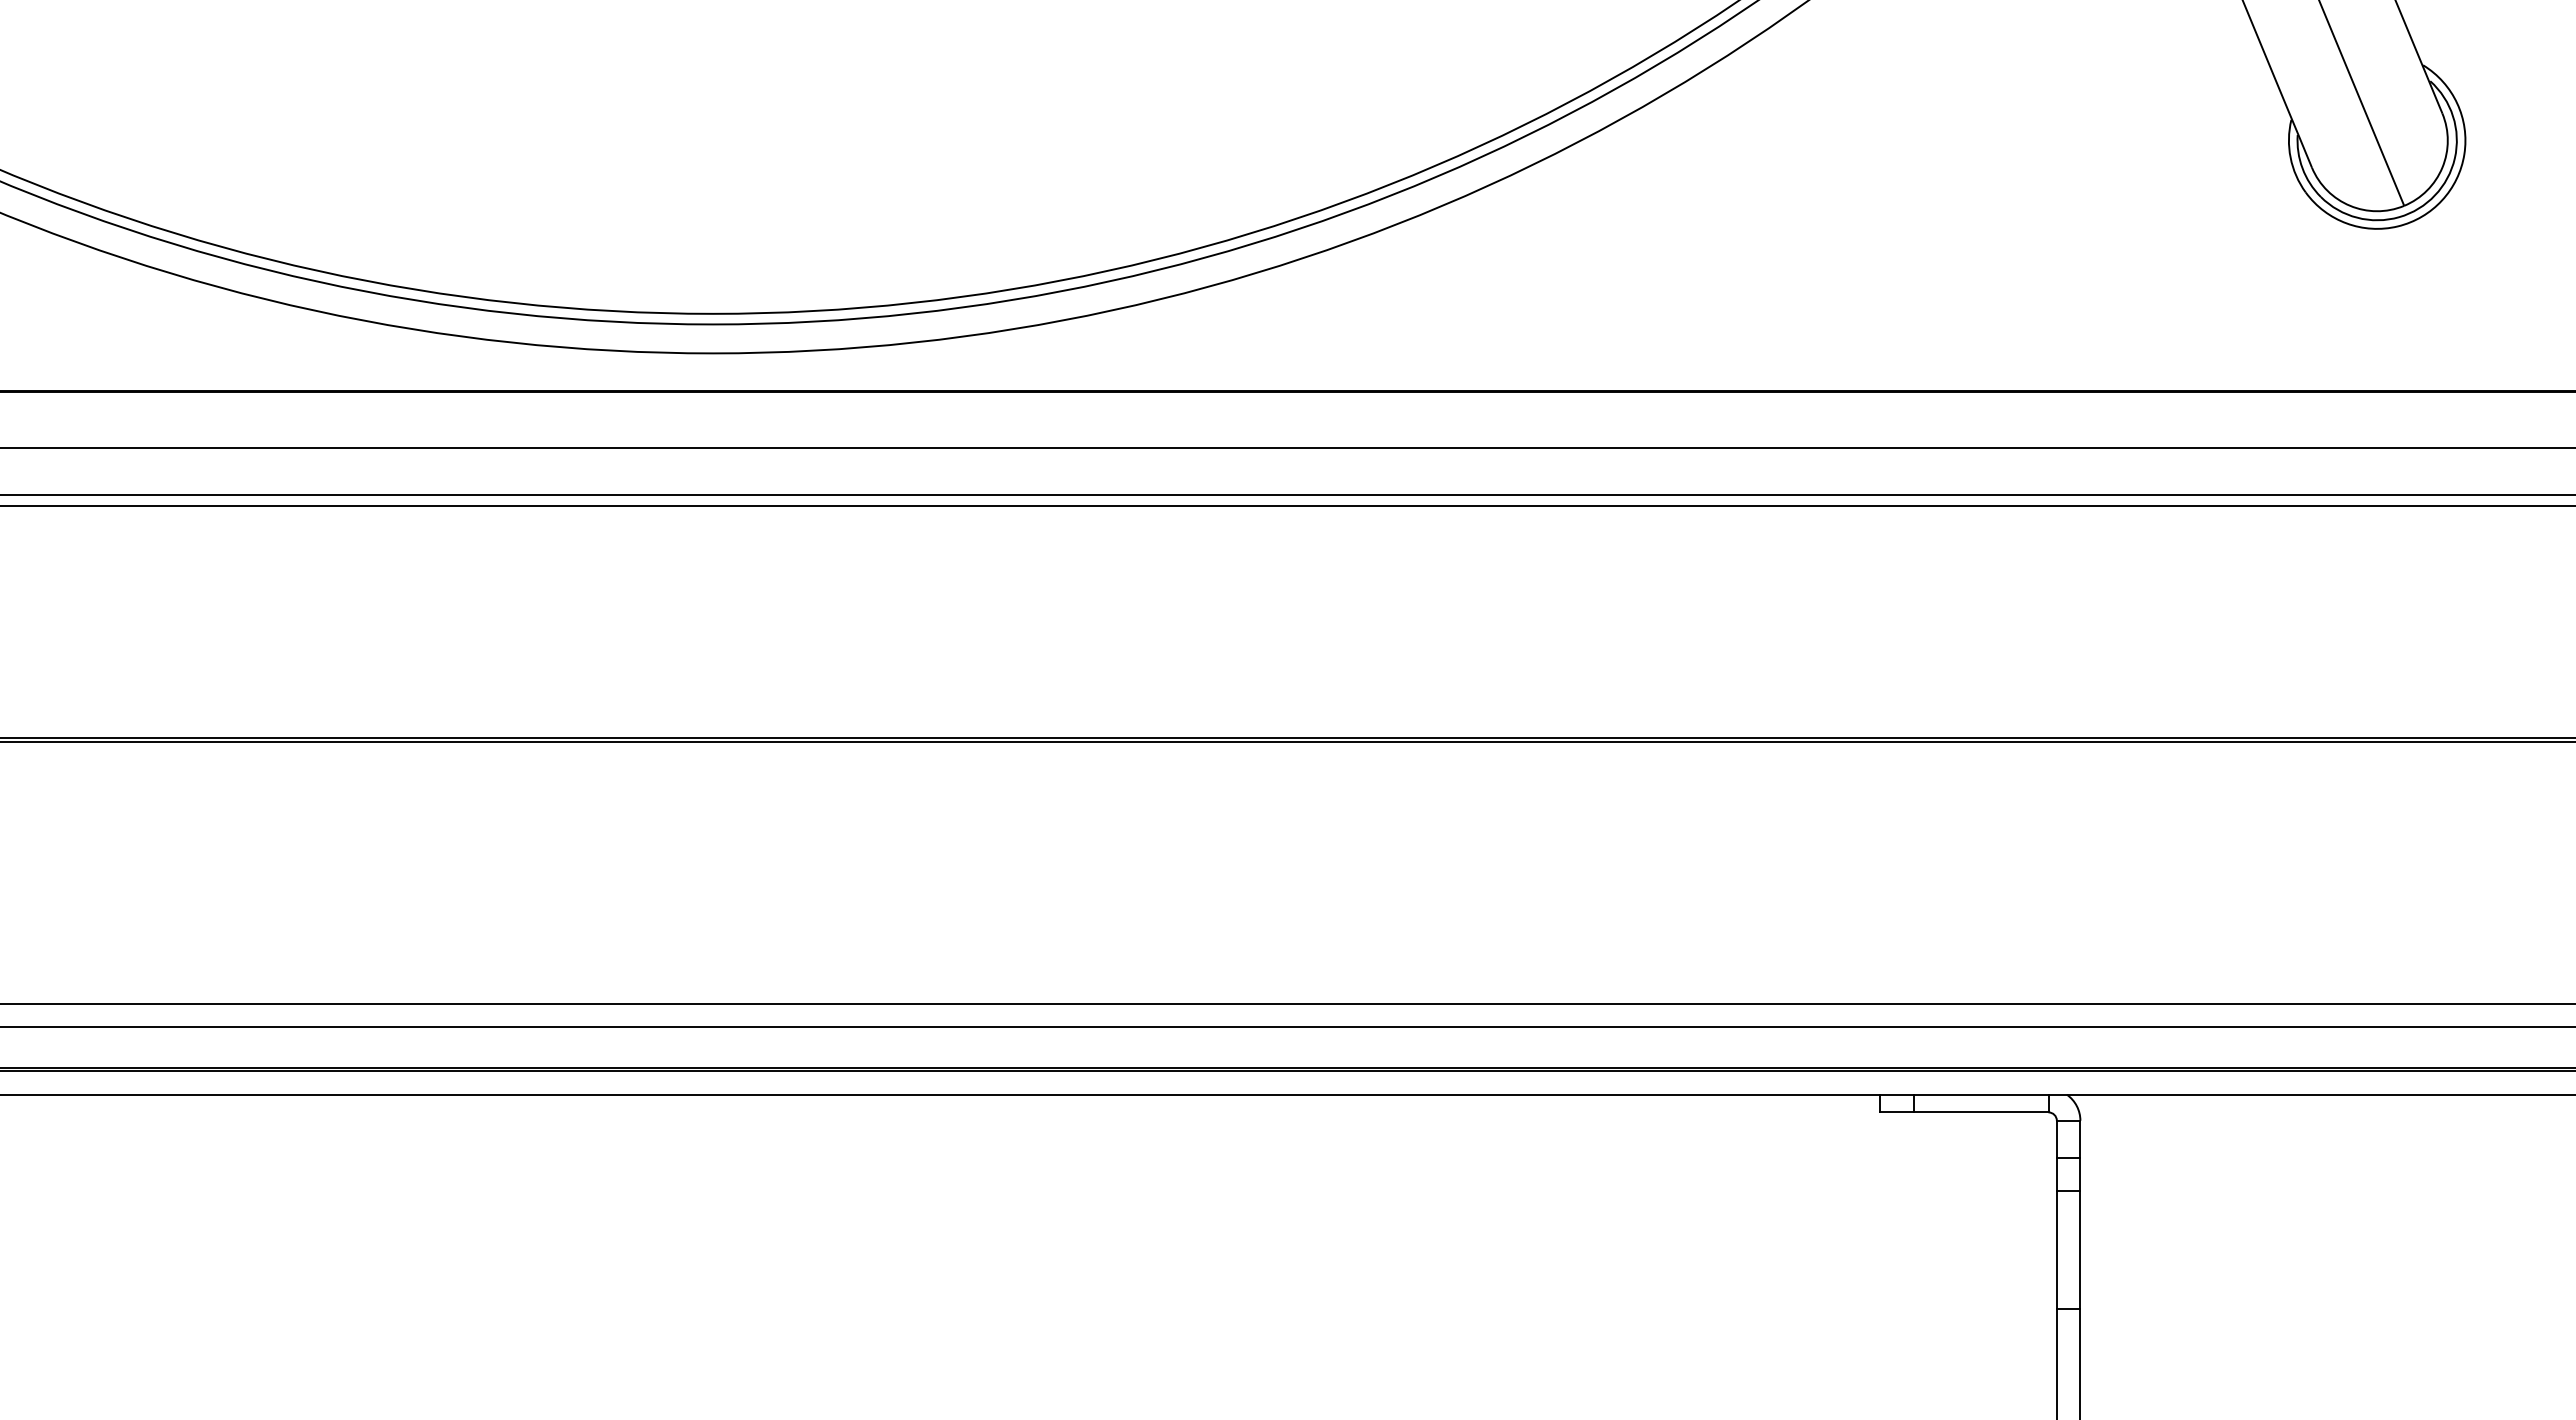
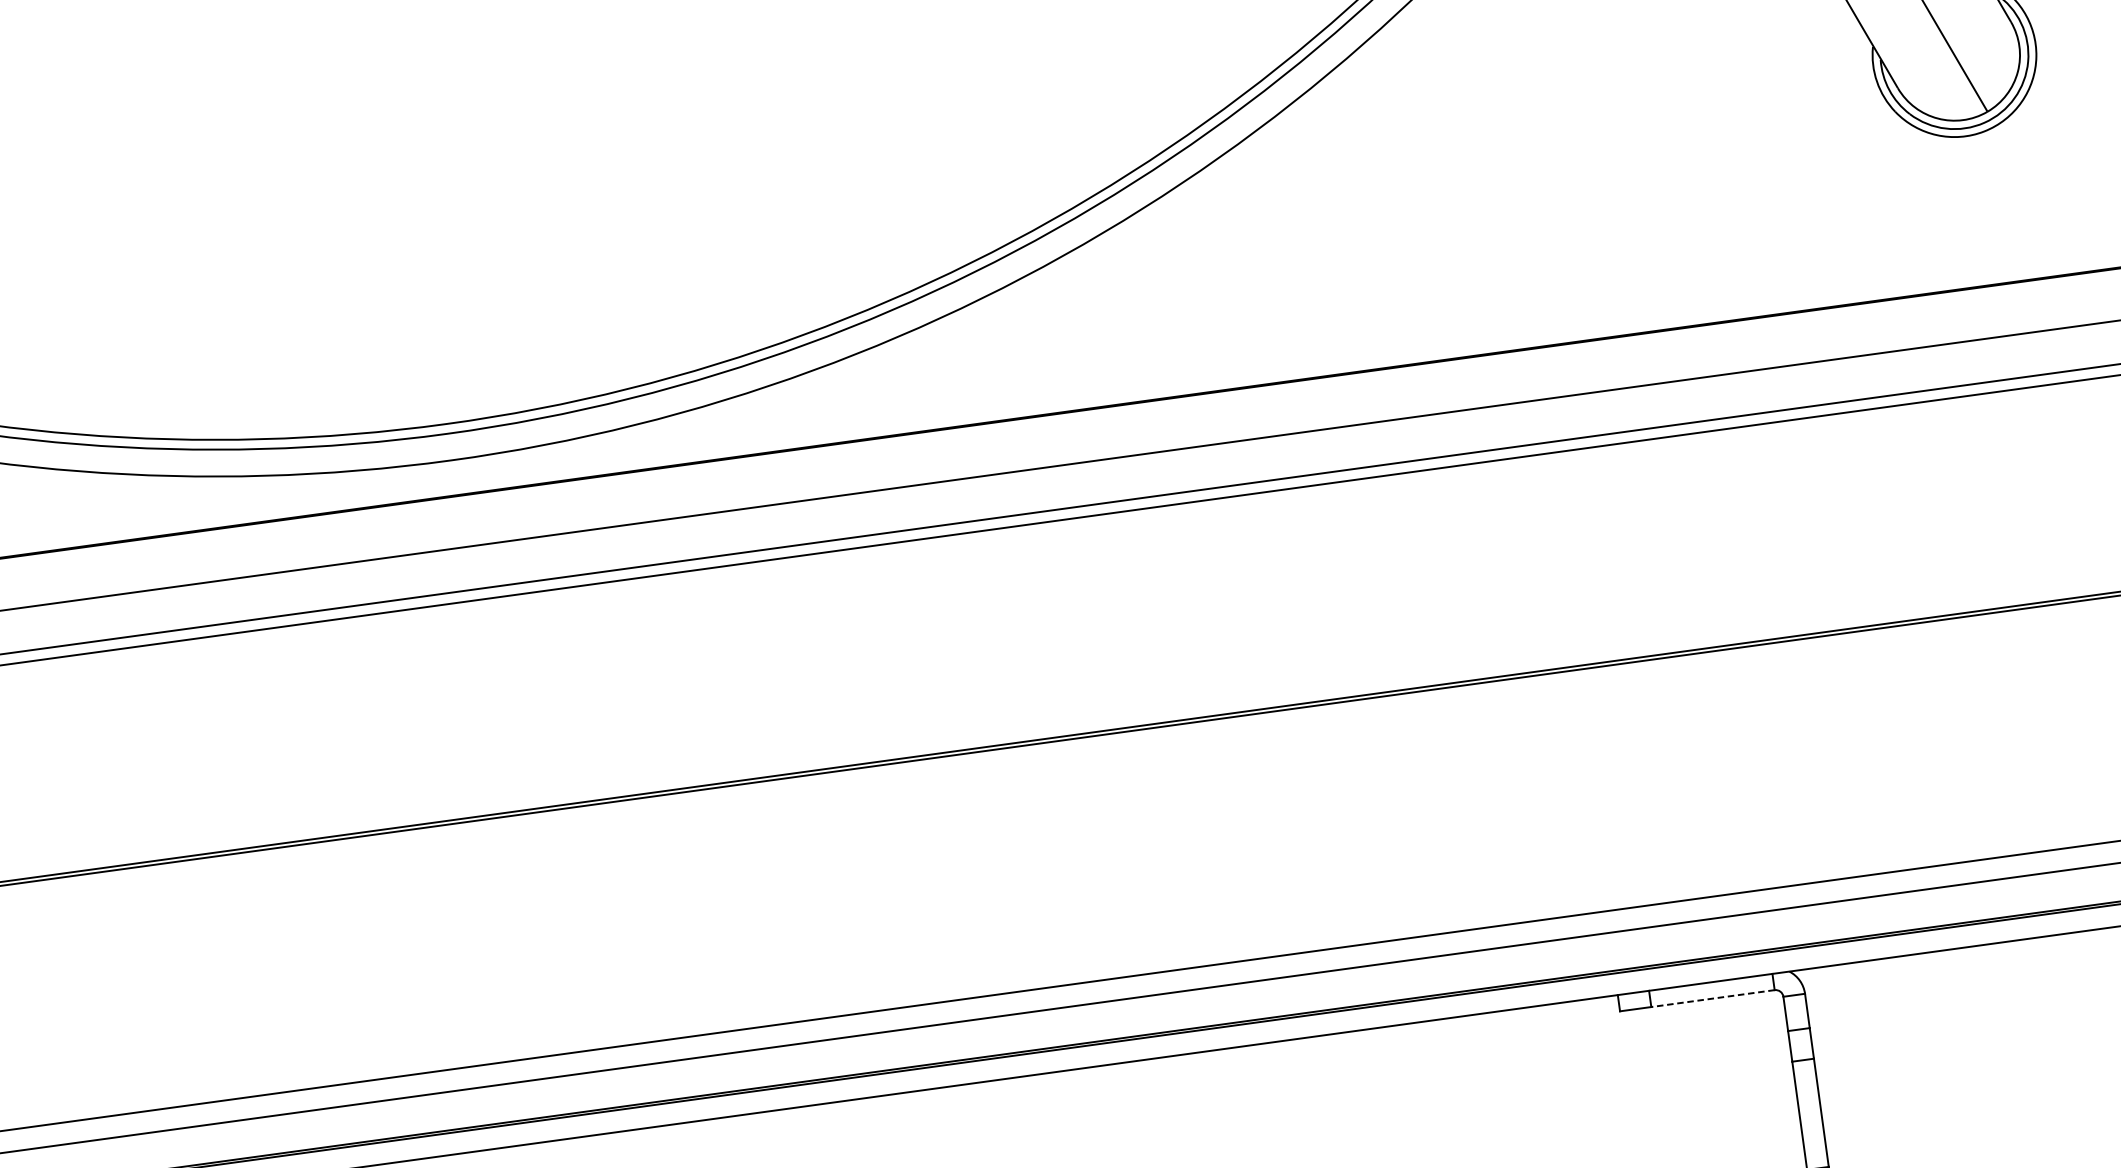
line: (1980, 1112) -> (1712, 998), solid -> dashed

